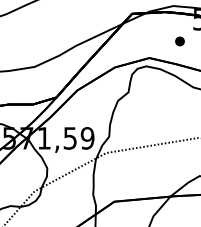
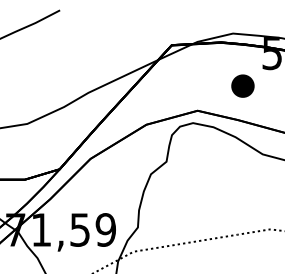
part: (179, 41) -> (242, 86), size x1.6

